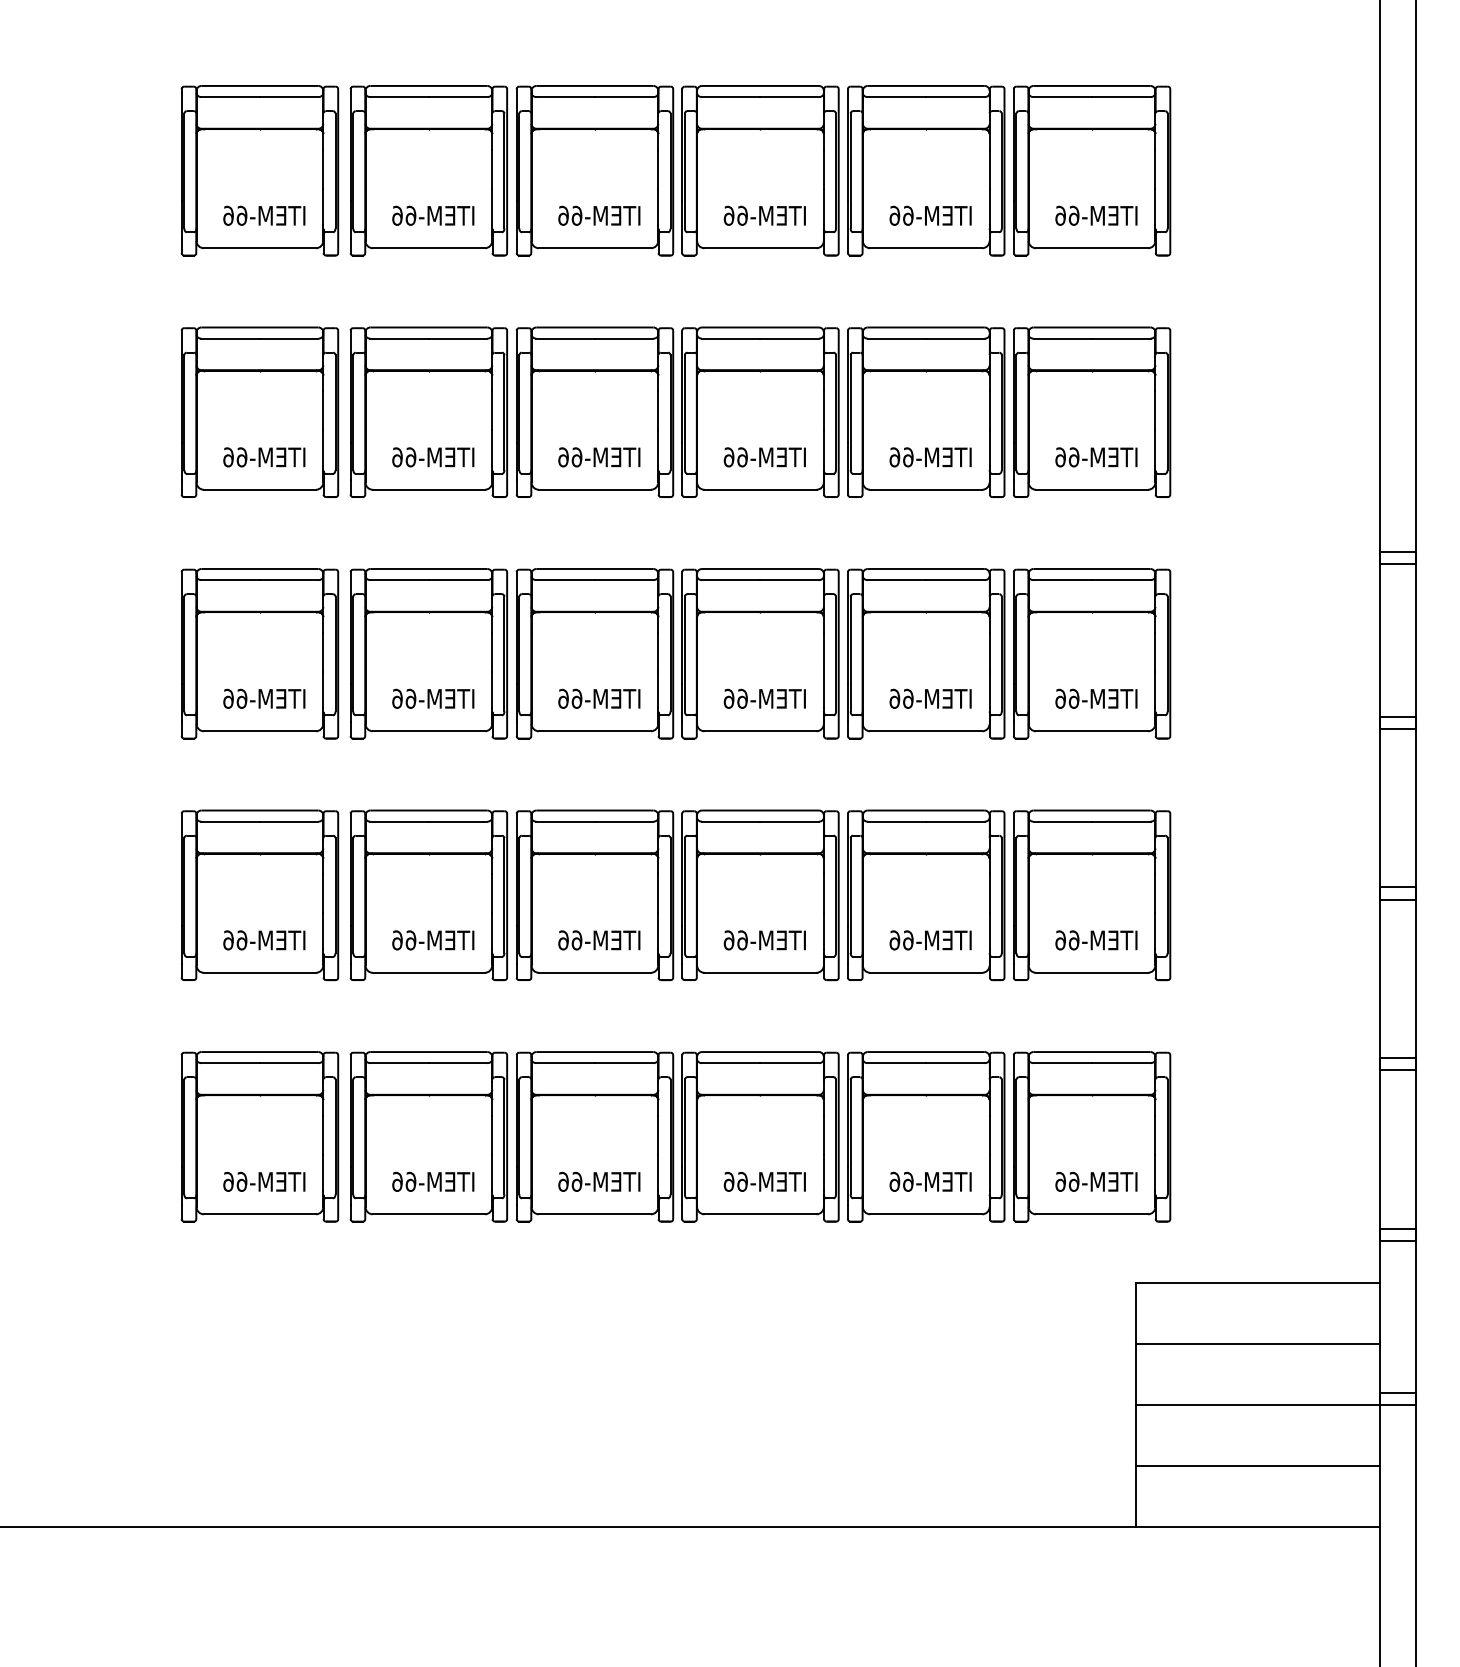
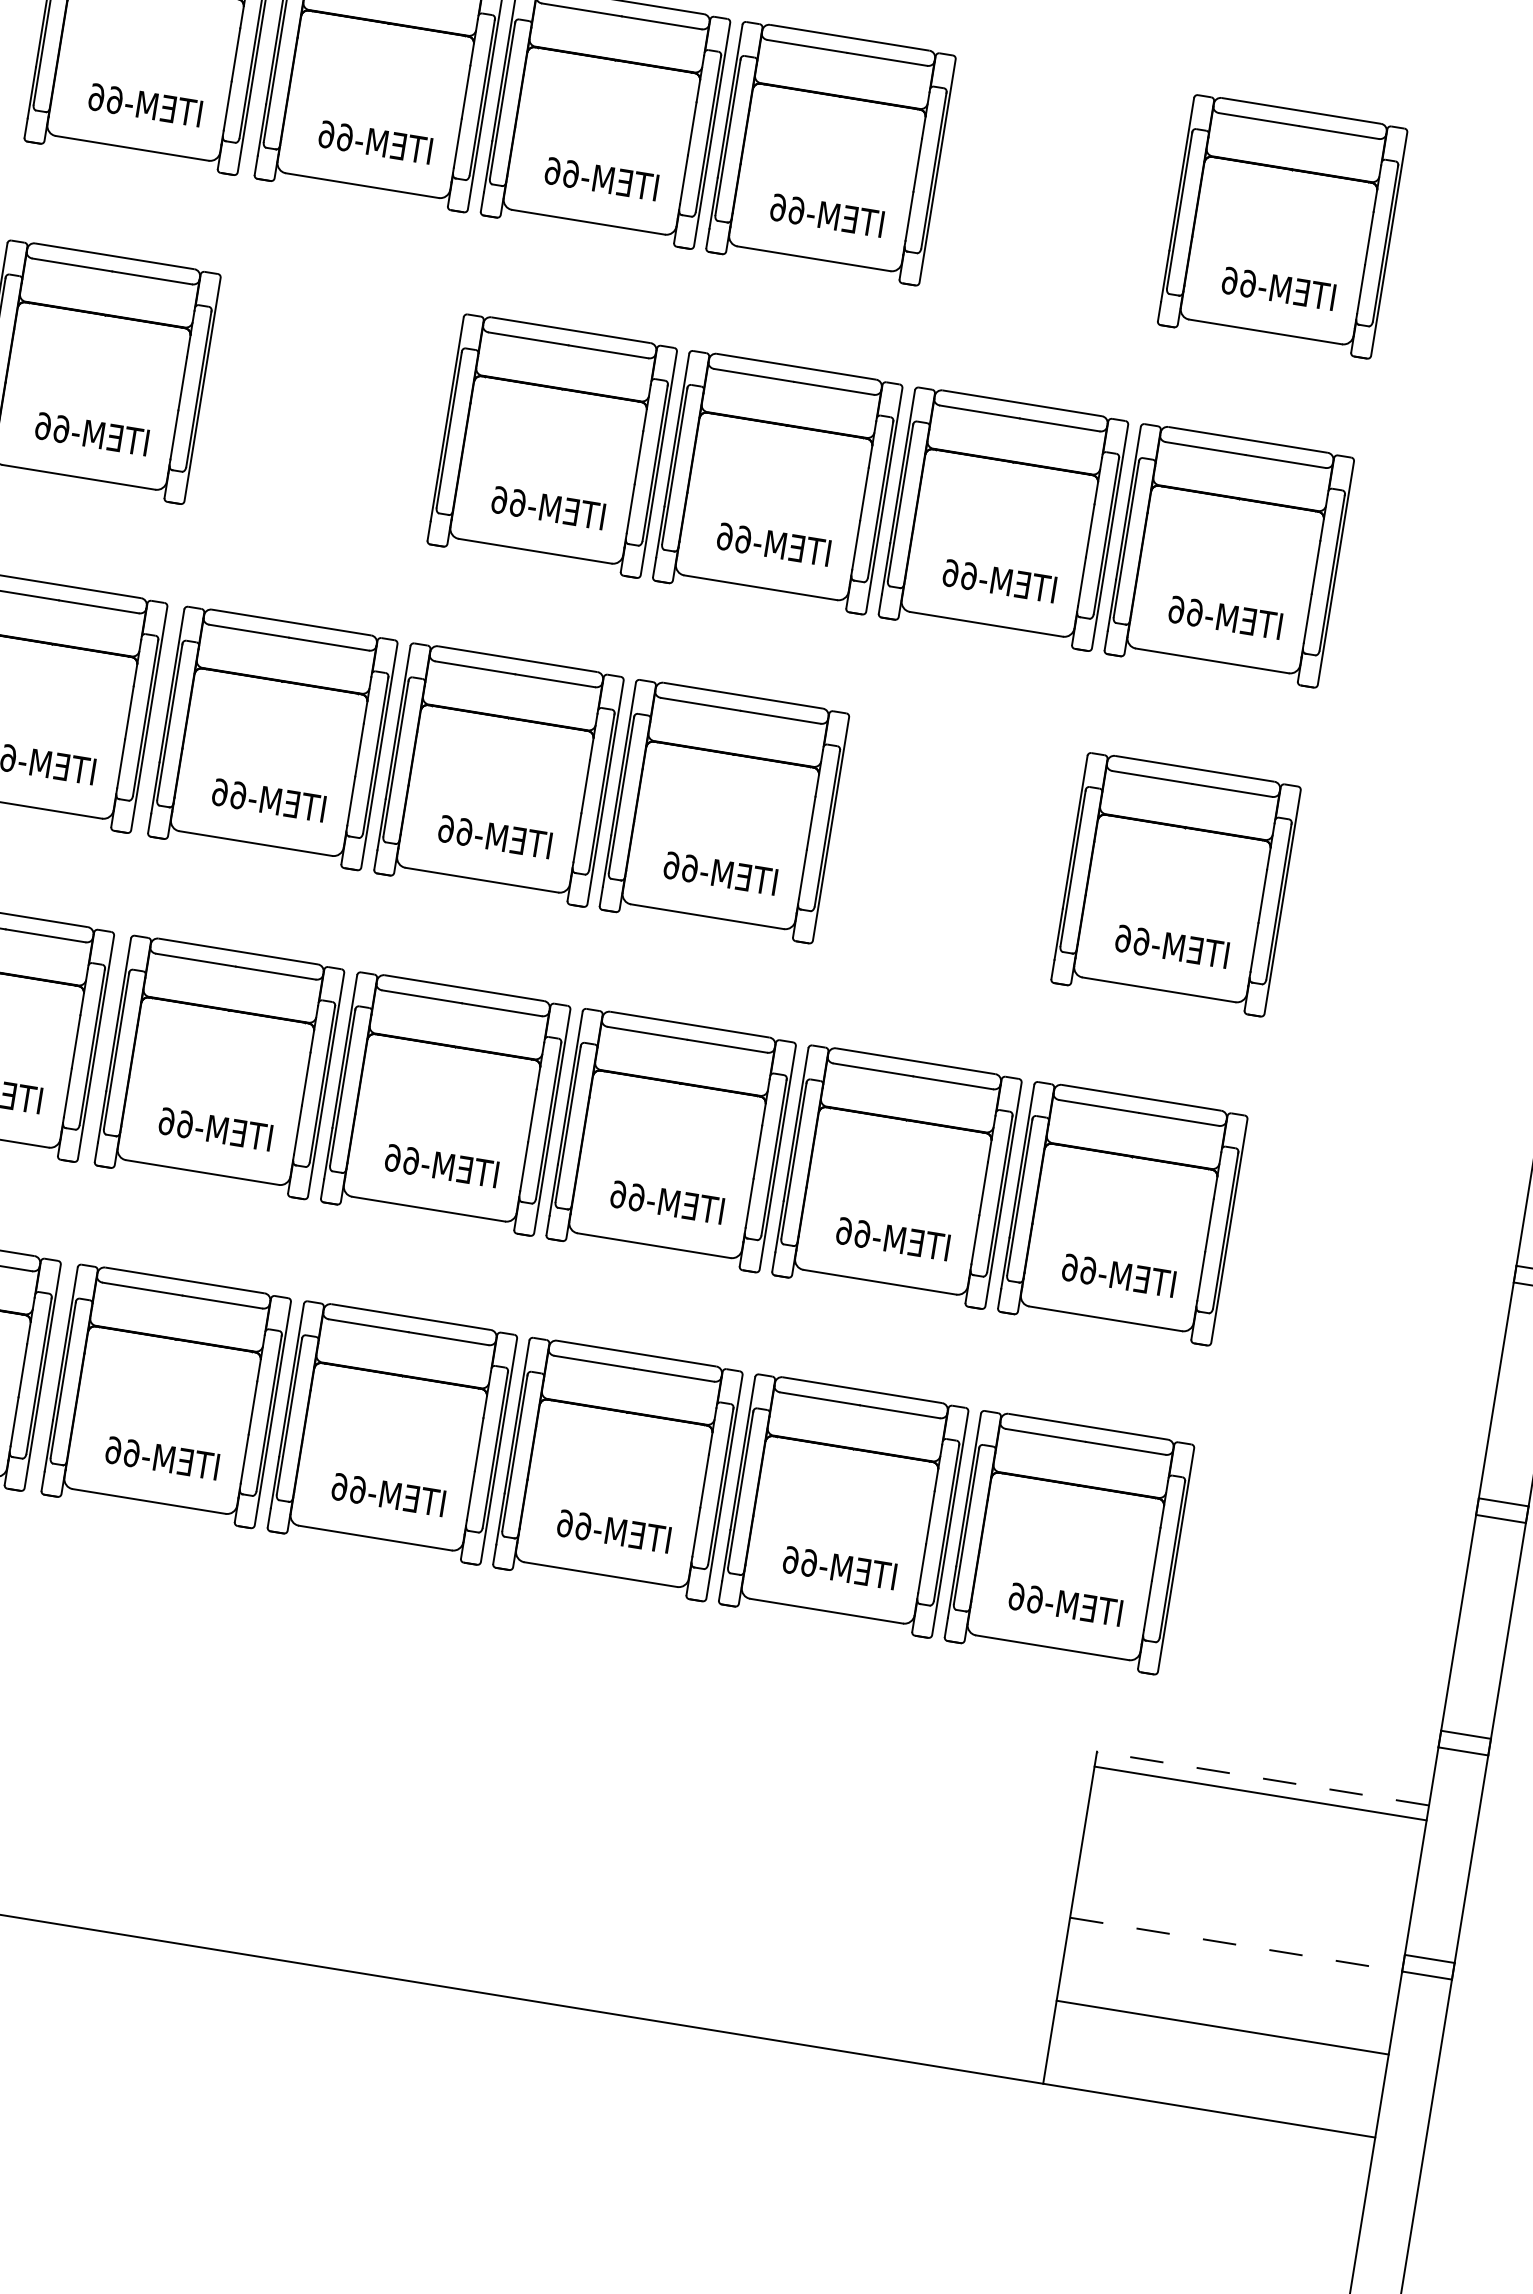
part: (926, 170) -> (1057, 189), removed
part: (428, 411) -> (325, 407), removed
part: (926, 653) -> (950, 847), removed
line: (1257, 1283) -> (1262, 1778), solid -> dashed
line: (1257, 1344) -> (1260, 1793), moved
line: (1257, 1405) -> (1235, 1944), solid -> dashed

